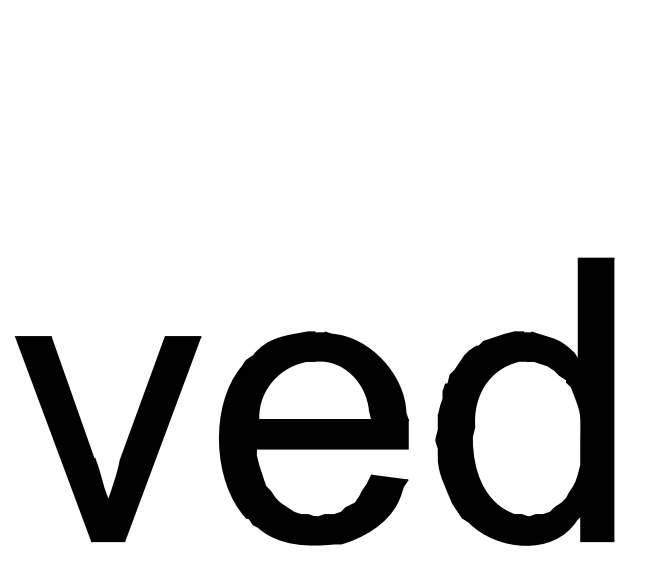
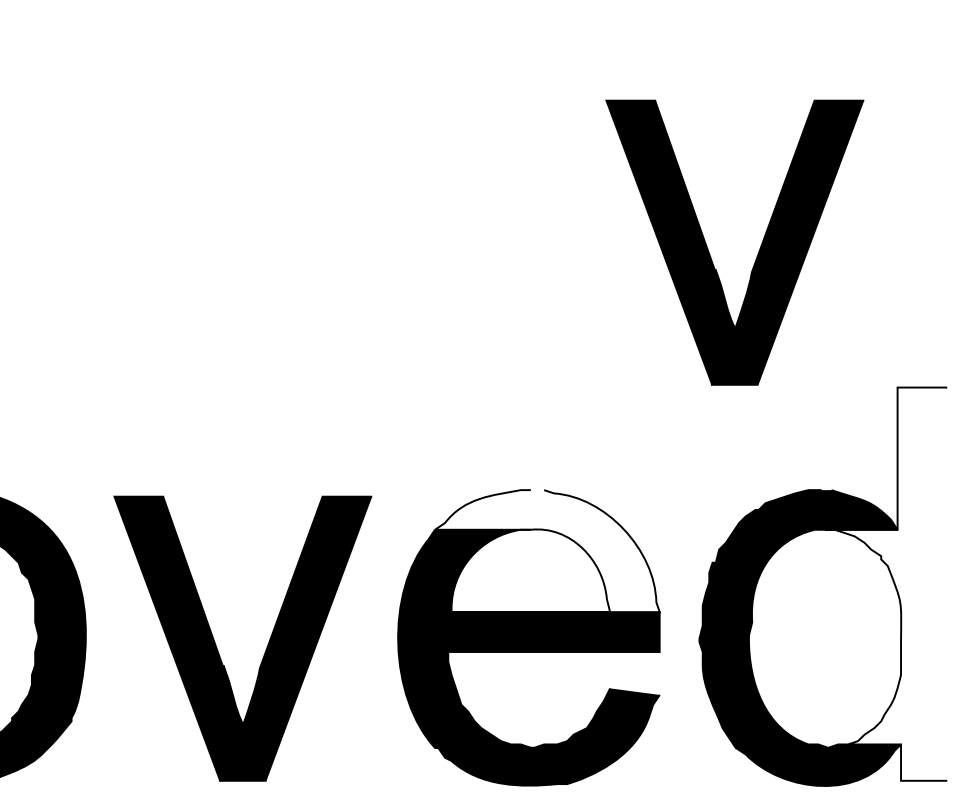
part: (478, 160) -> (758, 250), added
fill: (327, 376) -> (547, 551), removed
fill: (570, 399) -> (885, 583), removed

